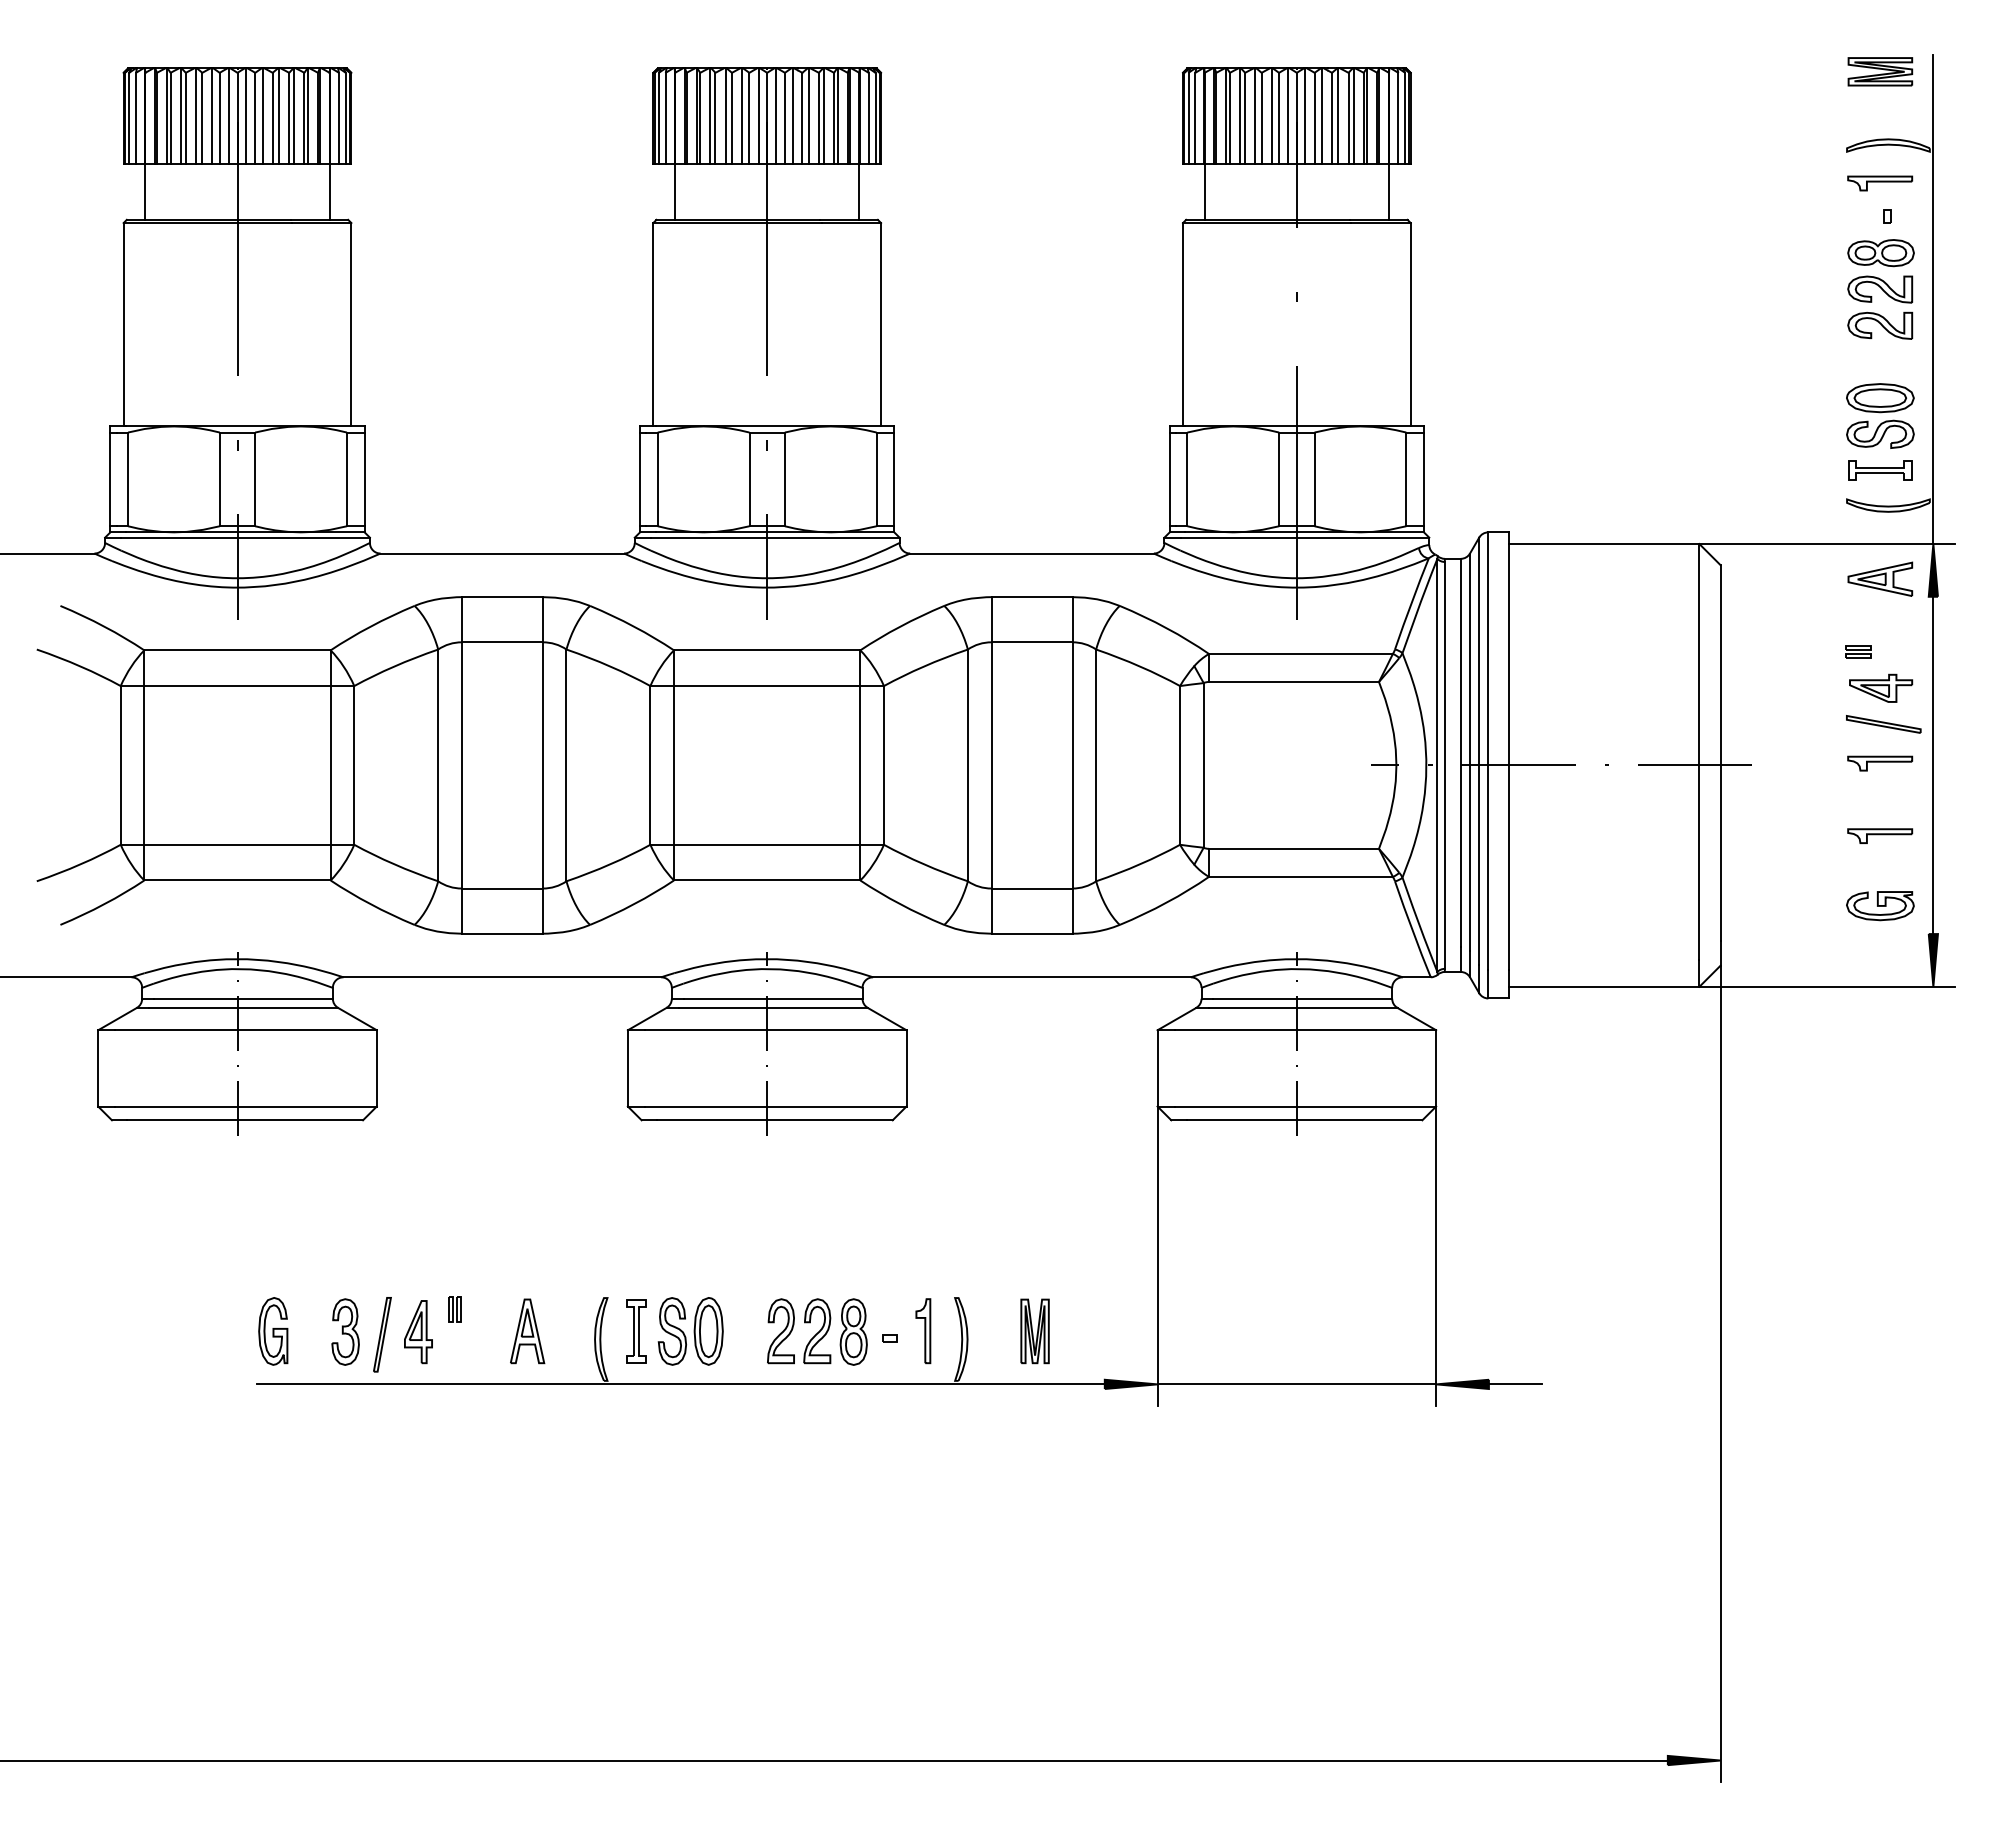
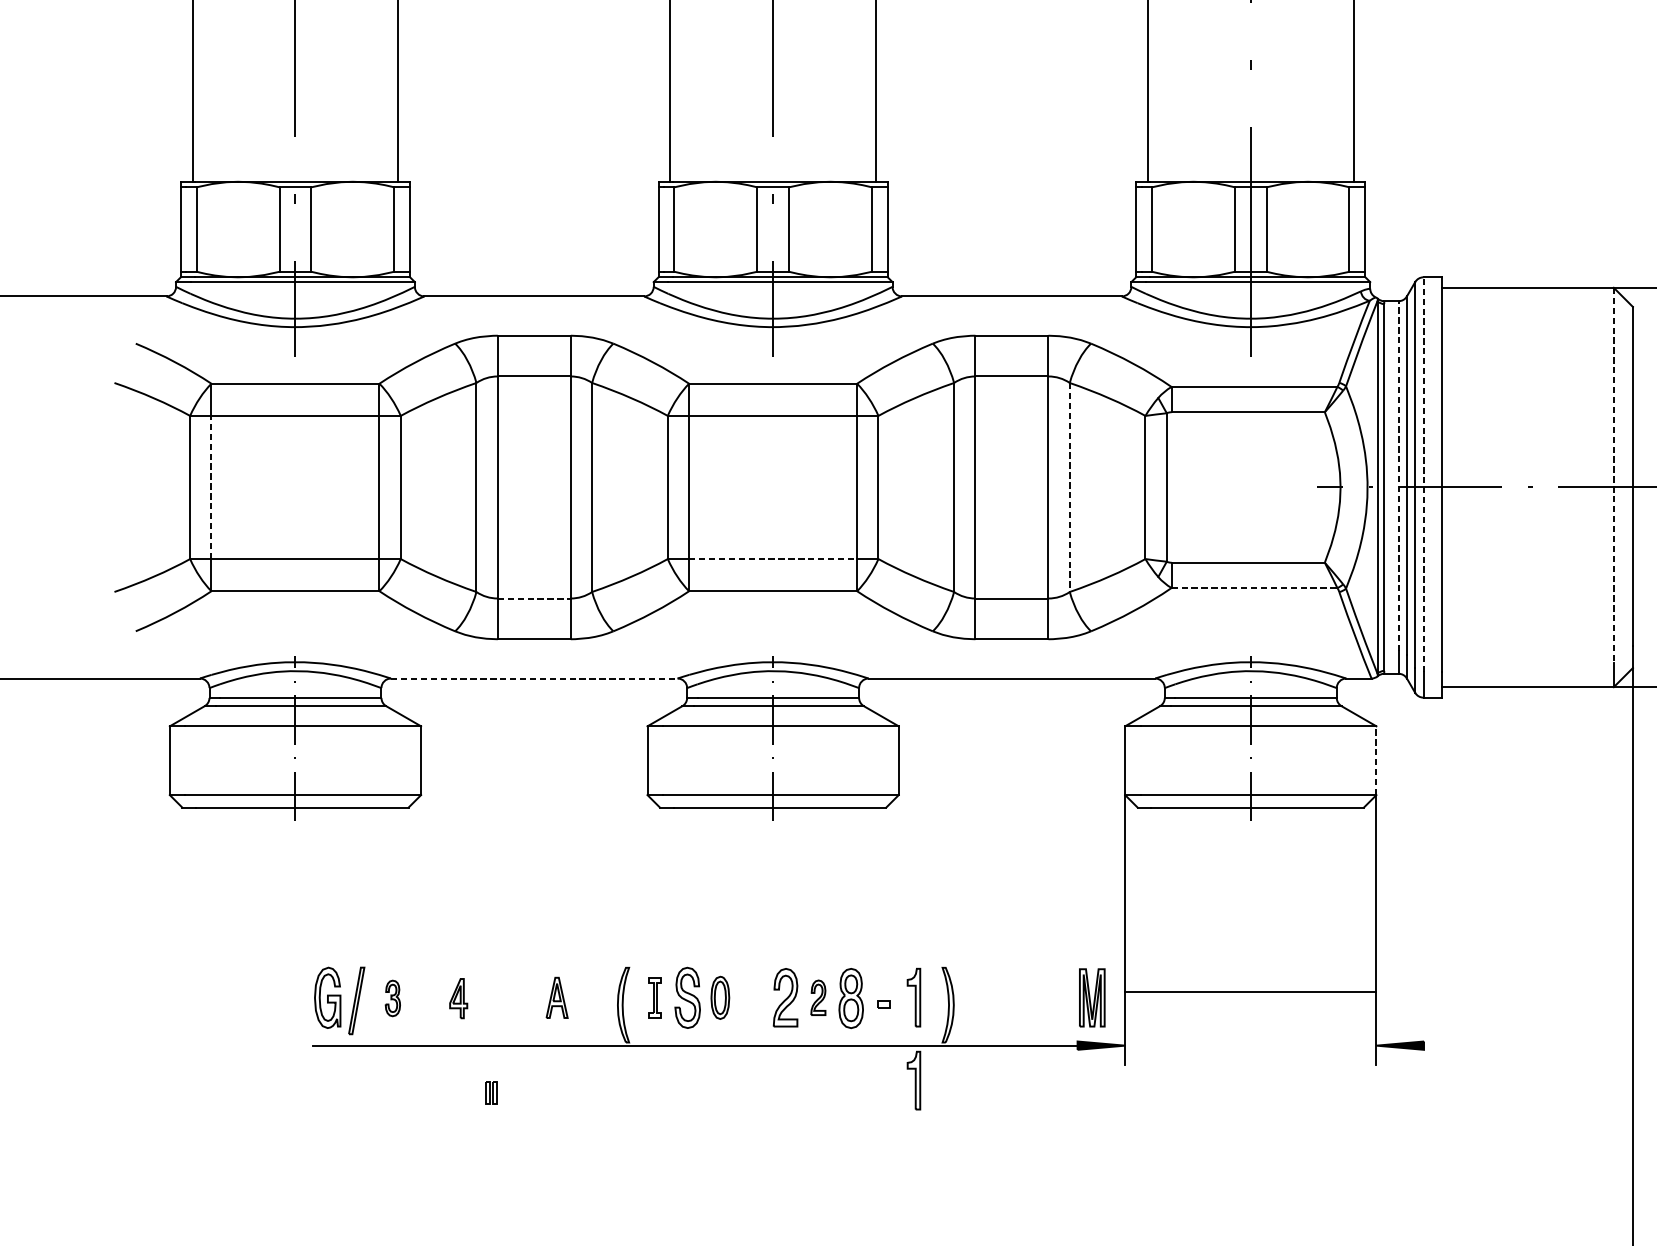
line: (1488, 751) -> (1423, 474), solid -> dashed
line: (1699, 751) -> (1613, 474), solid -> dashed
line: (1460, 752) -> (1398, 475), solid -> dashed
line: (144, 764) -> (211, 486), solid -> dashed
line: (1096, 765) -> (1070, 487), solid -> dashed
line: (767, 844) -> (773, 558), solid -> dashed
line: (1300, 876) -> (1254, 587), solid -> dashed
line: (502, 888) -> (534, 598), solid -> dashed
line: (502, 977) -> (534, 678), solid -> dashed
line: (1436, 1067) -> (1376, 759), solid -> dashed
part: (454, 1309) -> (491, 1092), moved
part: (345, 1331) -> (392, 997), size x0.6
part: (527, 1331) -> (556, 997), size x0.7
part: (636, 1331) -> (655, 997), size x0.7
part: (708, 1331) -> (720, 997), size x0.7
part: (817, 1331) -> (818, 997), size x0.6
part: (1034, 1331) -> (1091, 997), moved
part: (418, 1332) -> (458, 998), size x0.7
part: (382, 1334) -> (356, 1000), moved
line: (1296, 1384) -> (1250, 992), moved
line: (1515, 1384) -> (1447, 1045), removed
part: (923, 1423) -> (914, 1080), added

